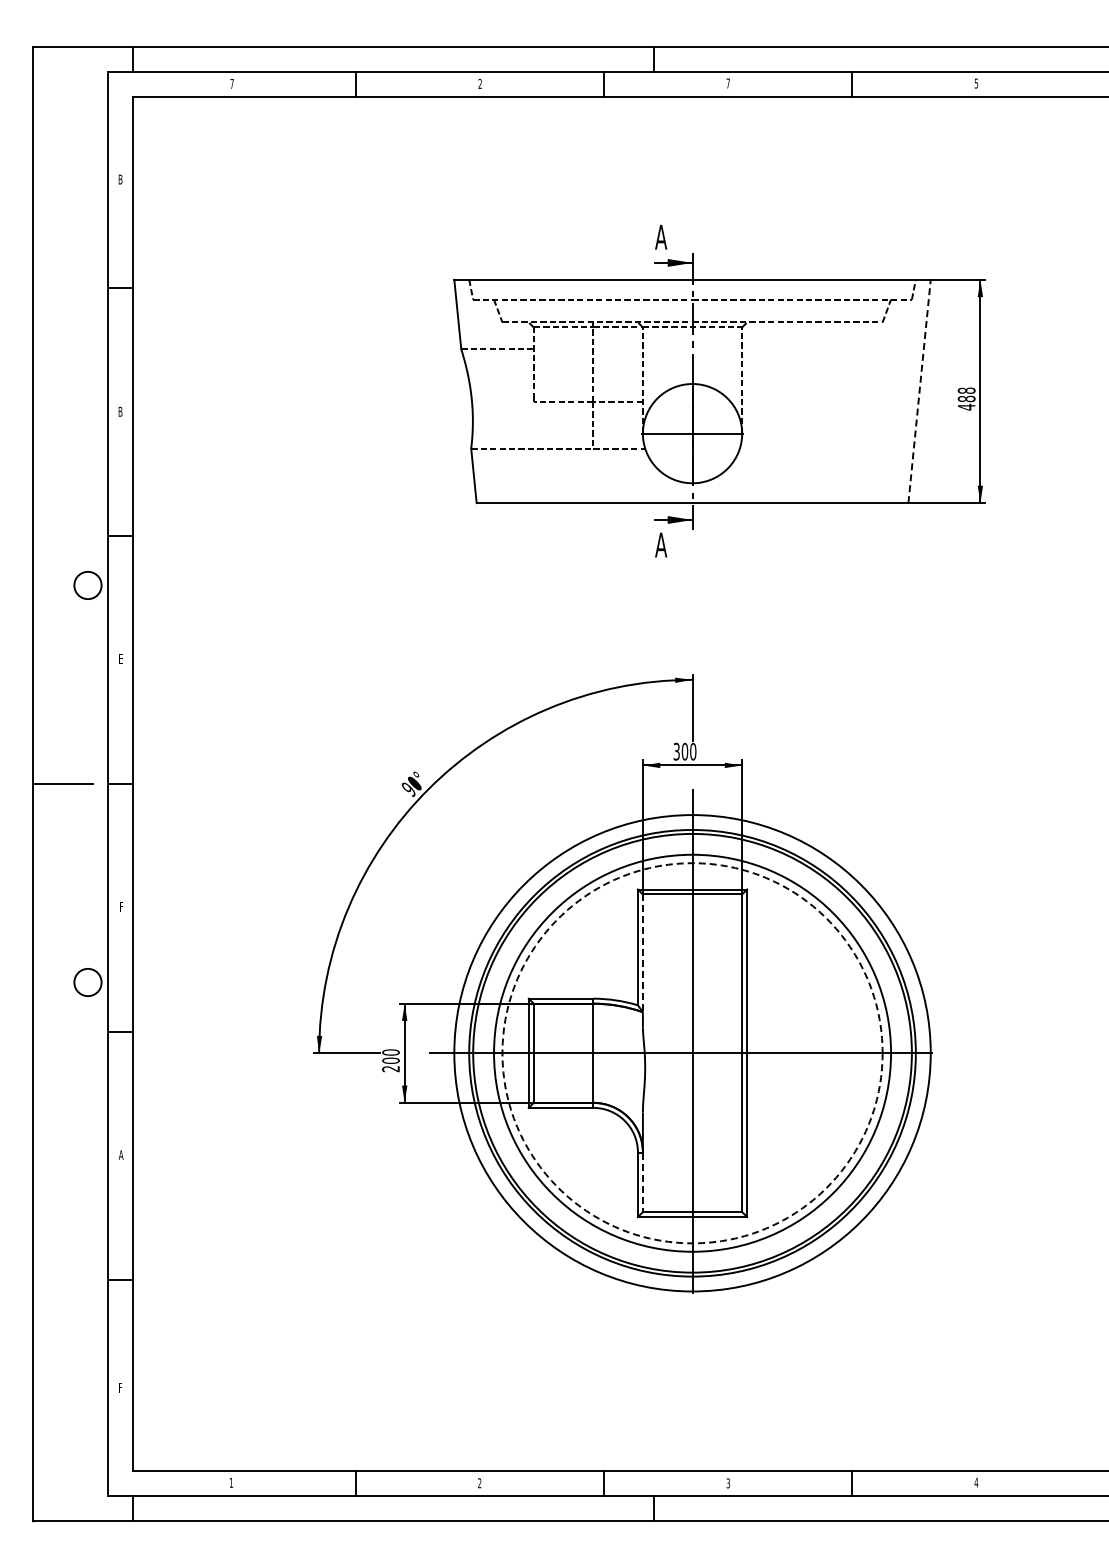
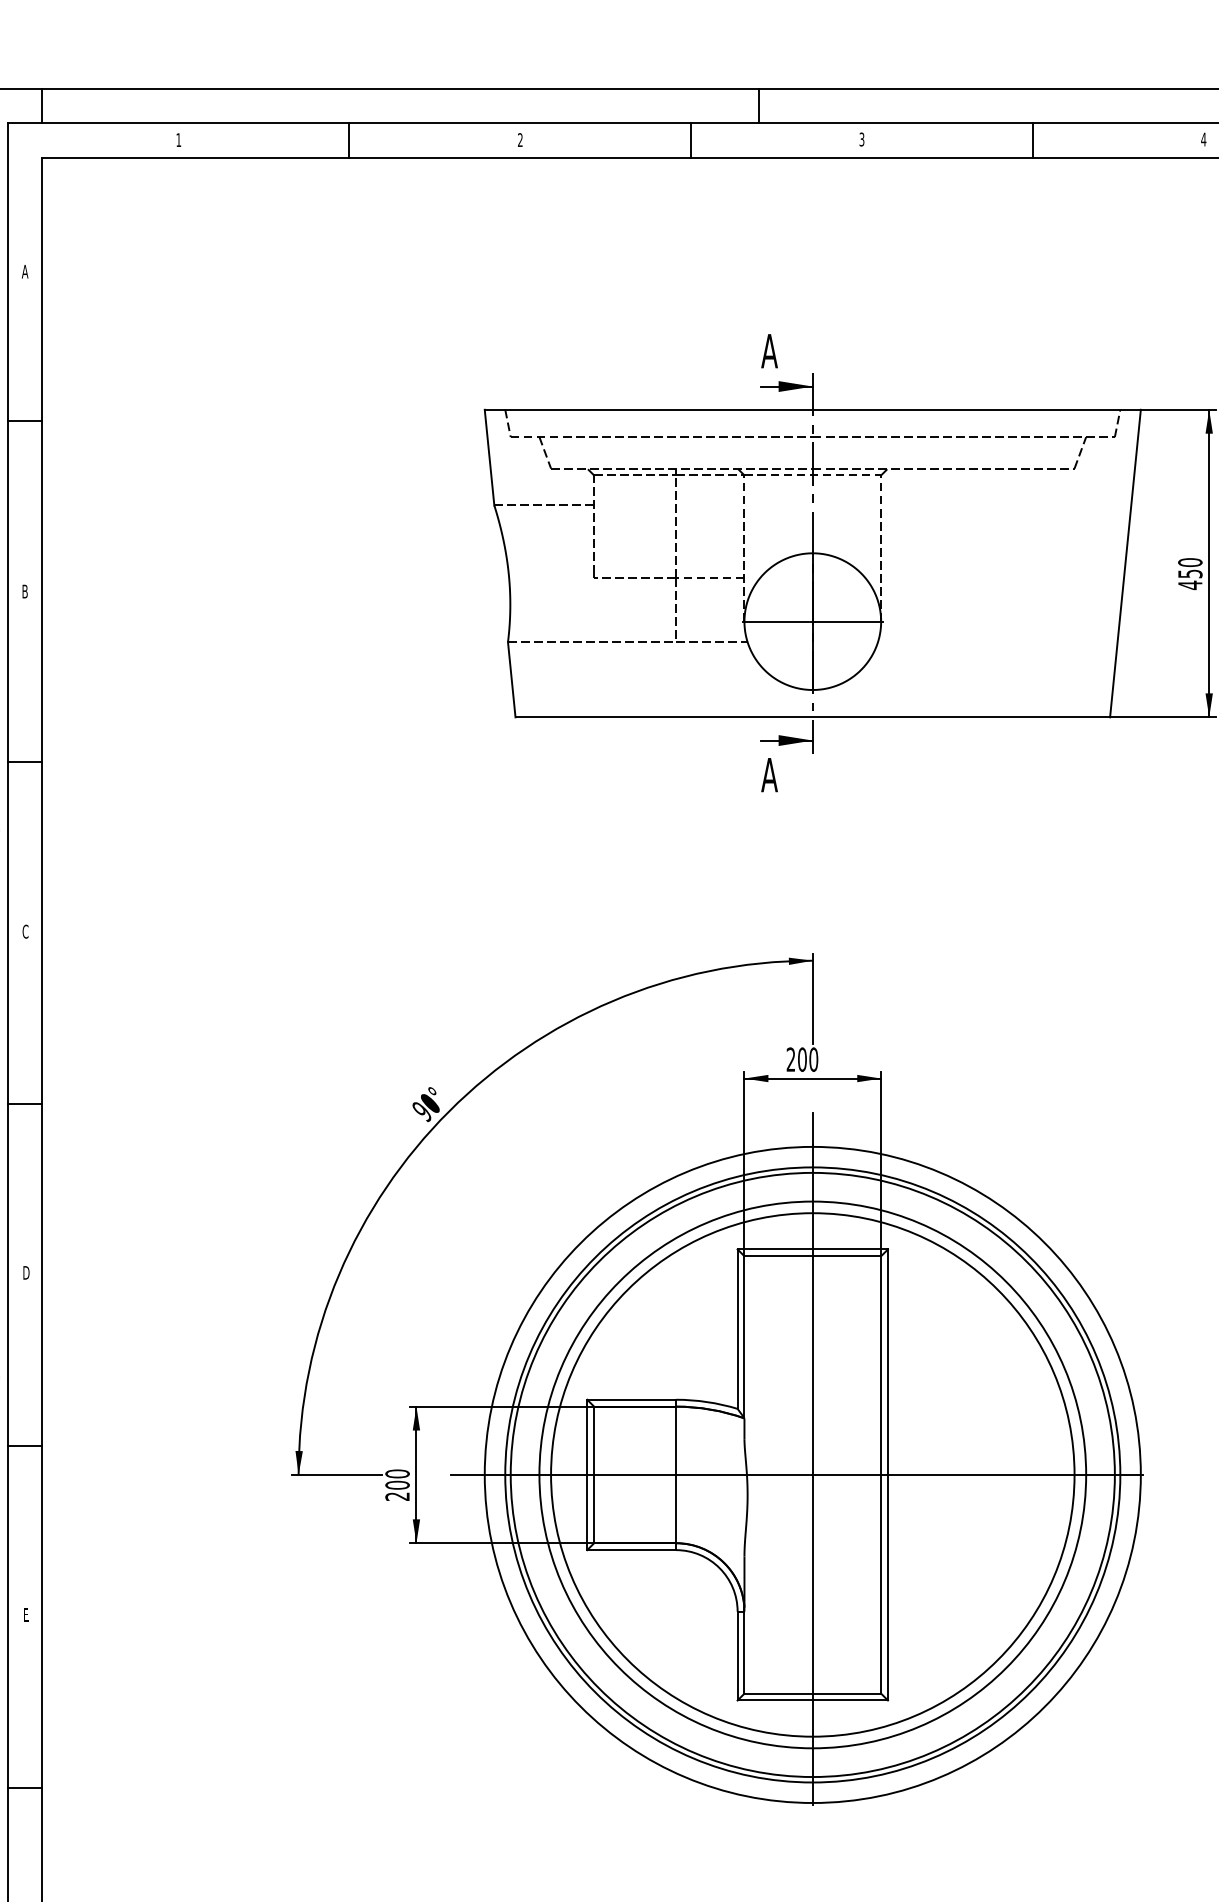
text: (231, 83) -> (177, 139), 7 -> 1
text: (727, 83) -> (860, 139), 7 -> 3
text: (976, 83) -> (1203, 139), 5 -> 4
text: (120, 179) -> (25, 271), B -> A
line: (919, 390) -> (1125, 562), dashed -> solid
text: (966, 394) -> (1190, 567), 488 -> 450
text: (120, 658) -> (25, 931), E -> C
text: (676, 751) -> (790, 1059), 300 -> 200
text: (121, 906) -> (26, 1272), F -> D
line: (642, 953) -> (743, 1337), dashed -> solid
circle: (692, 1053) -> (812, 1475), dashed -> solid
text: (120, 1154) -> (25, 1614), A -> E
line: (642, 1182) -> (743, 1652), dashed -> solid

